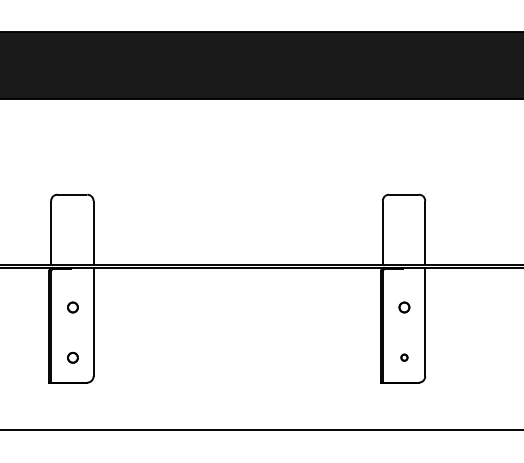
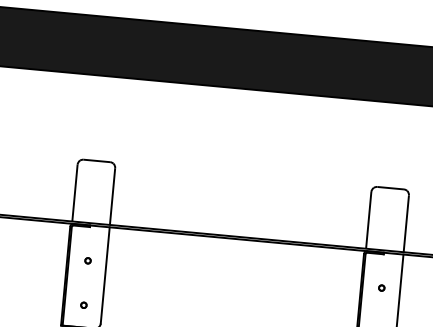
part: (72, 307) -> (87, 260), size x0.62
part: (404, 307) -> (381, 288), size x0.62
part: (72, 357) -> (83, 305), size x0.62

